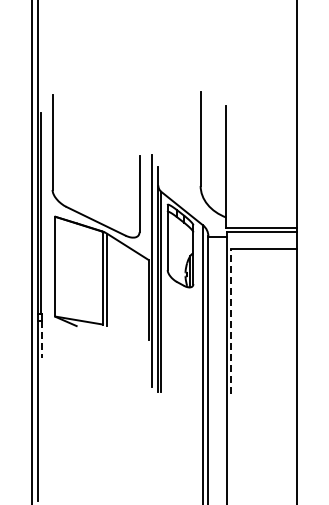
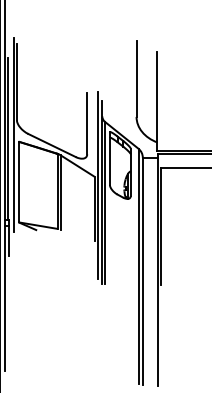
line: (48, 207) -> (13, 134), added
line: (231, 321) -> (161, 226), dashed -> solid
line: (42, 339) -> (8, 240), dashed -> solid

